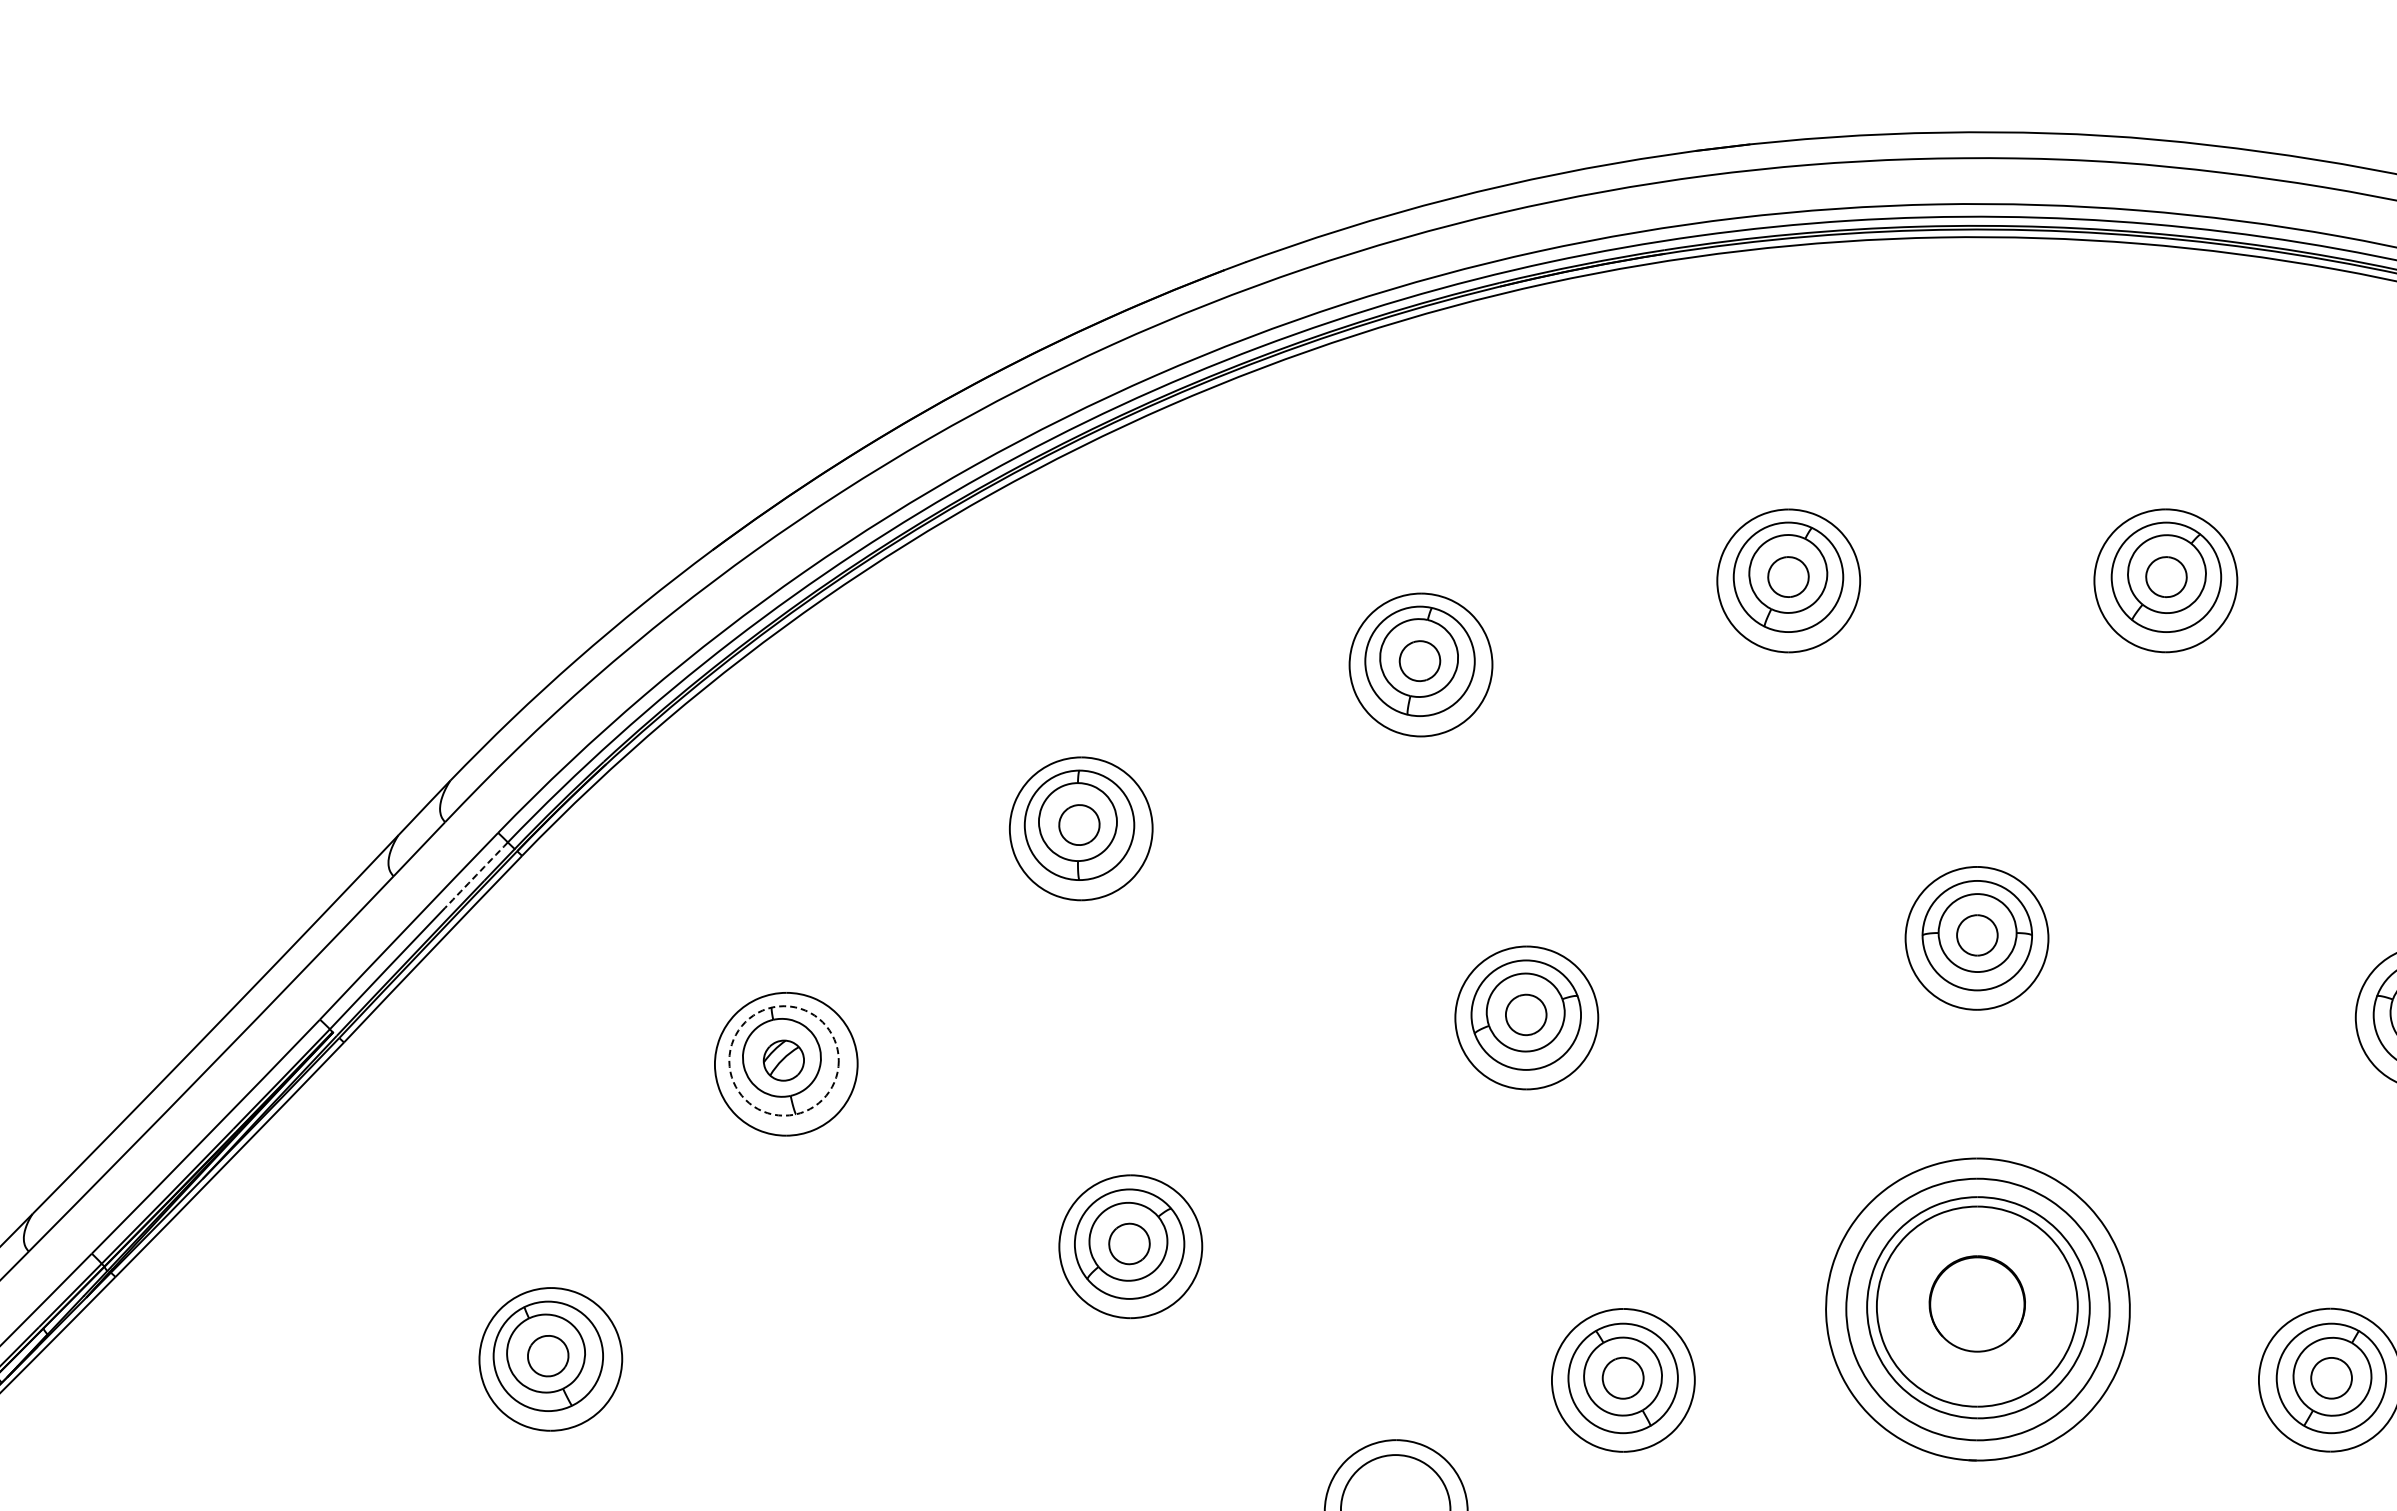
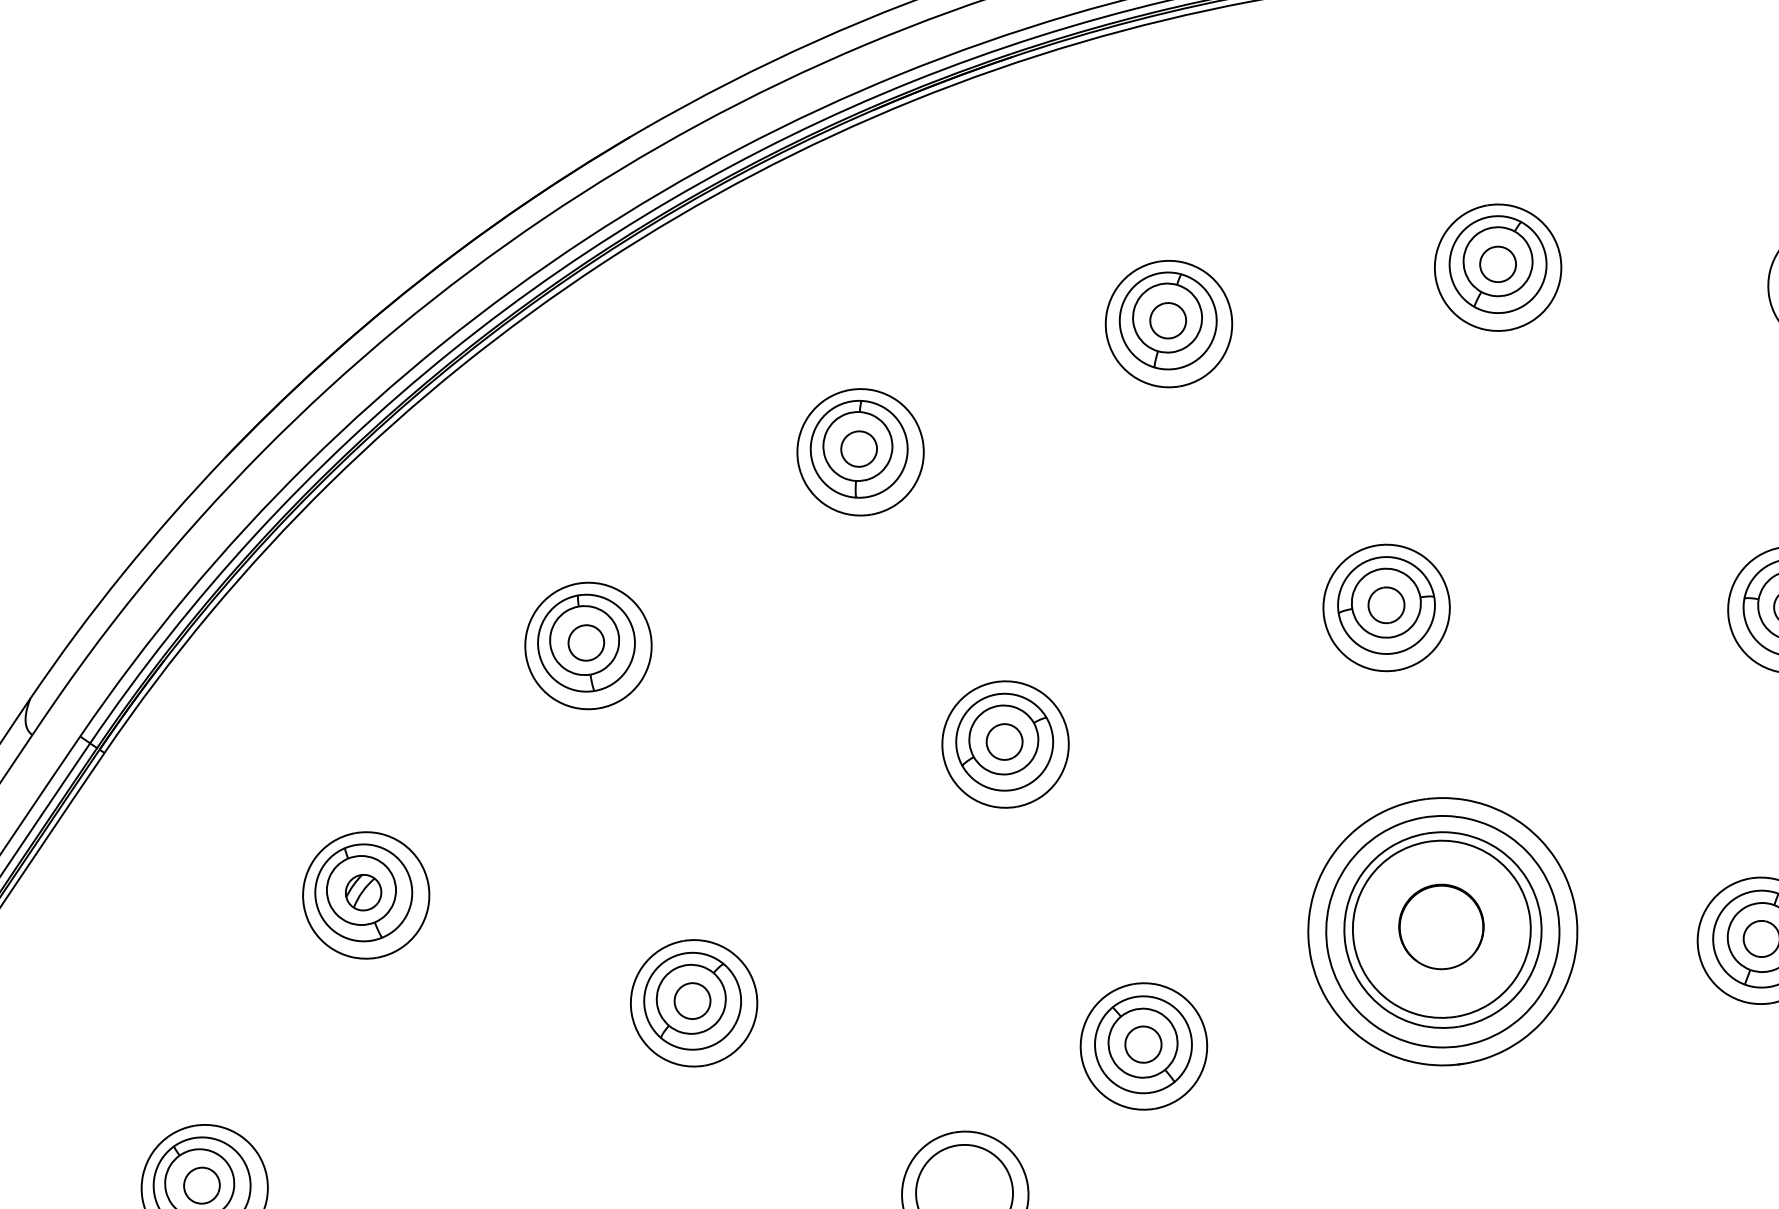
arc: (476, 875) -> (67, 776), dashed -> solid
circle: (783, 1060) -> (363, 892), dashed -> solid

